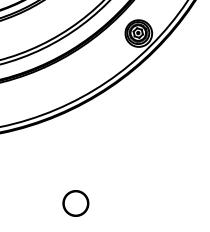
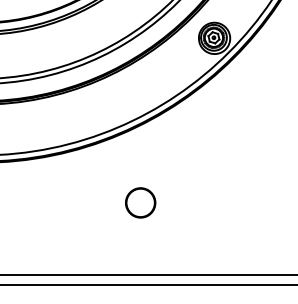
circle: (75, 203) -> (140, 202), moved

